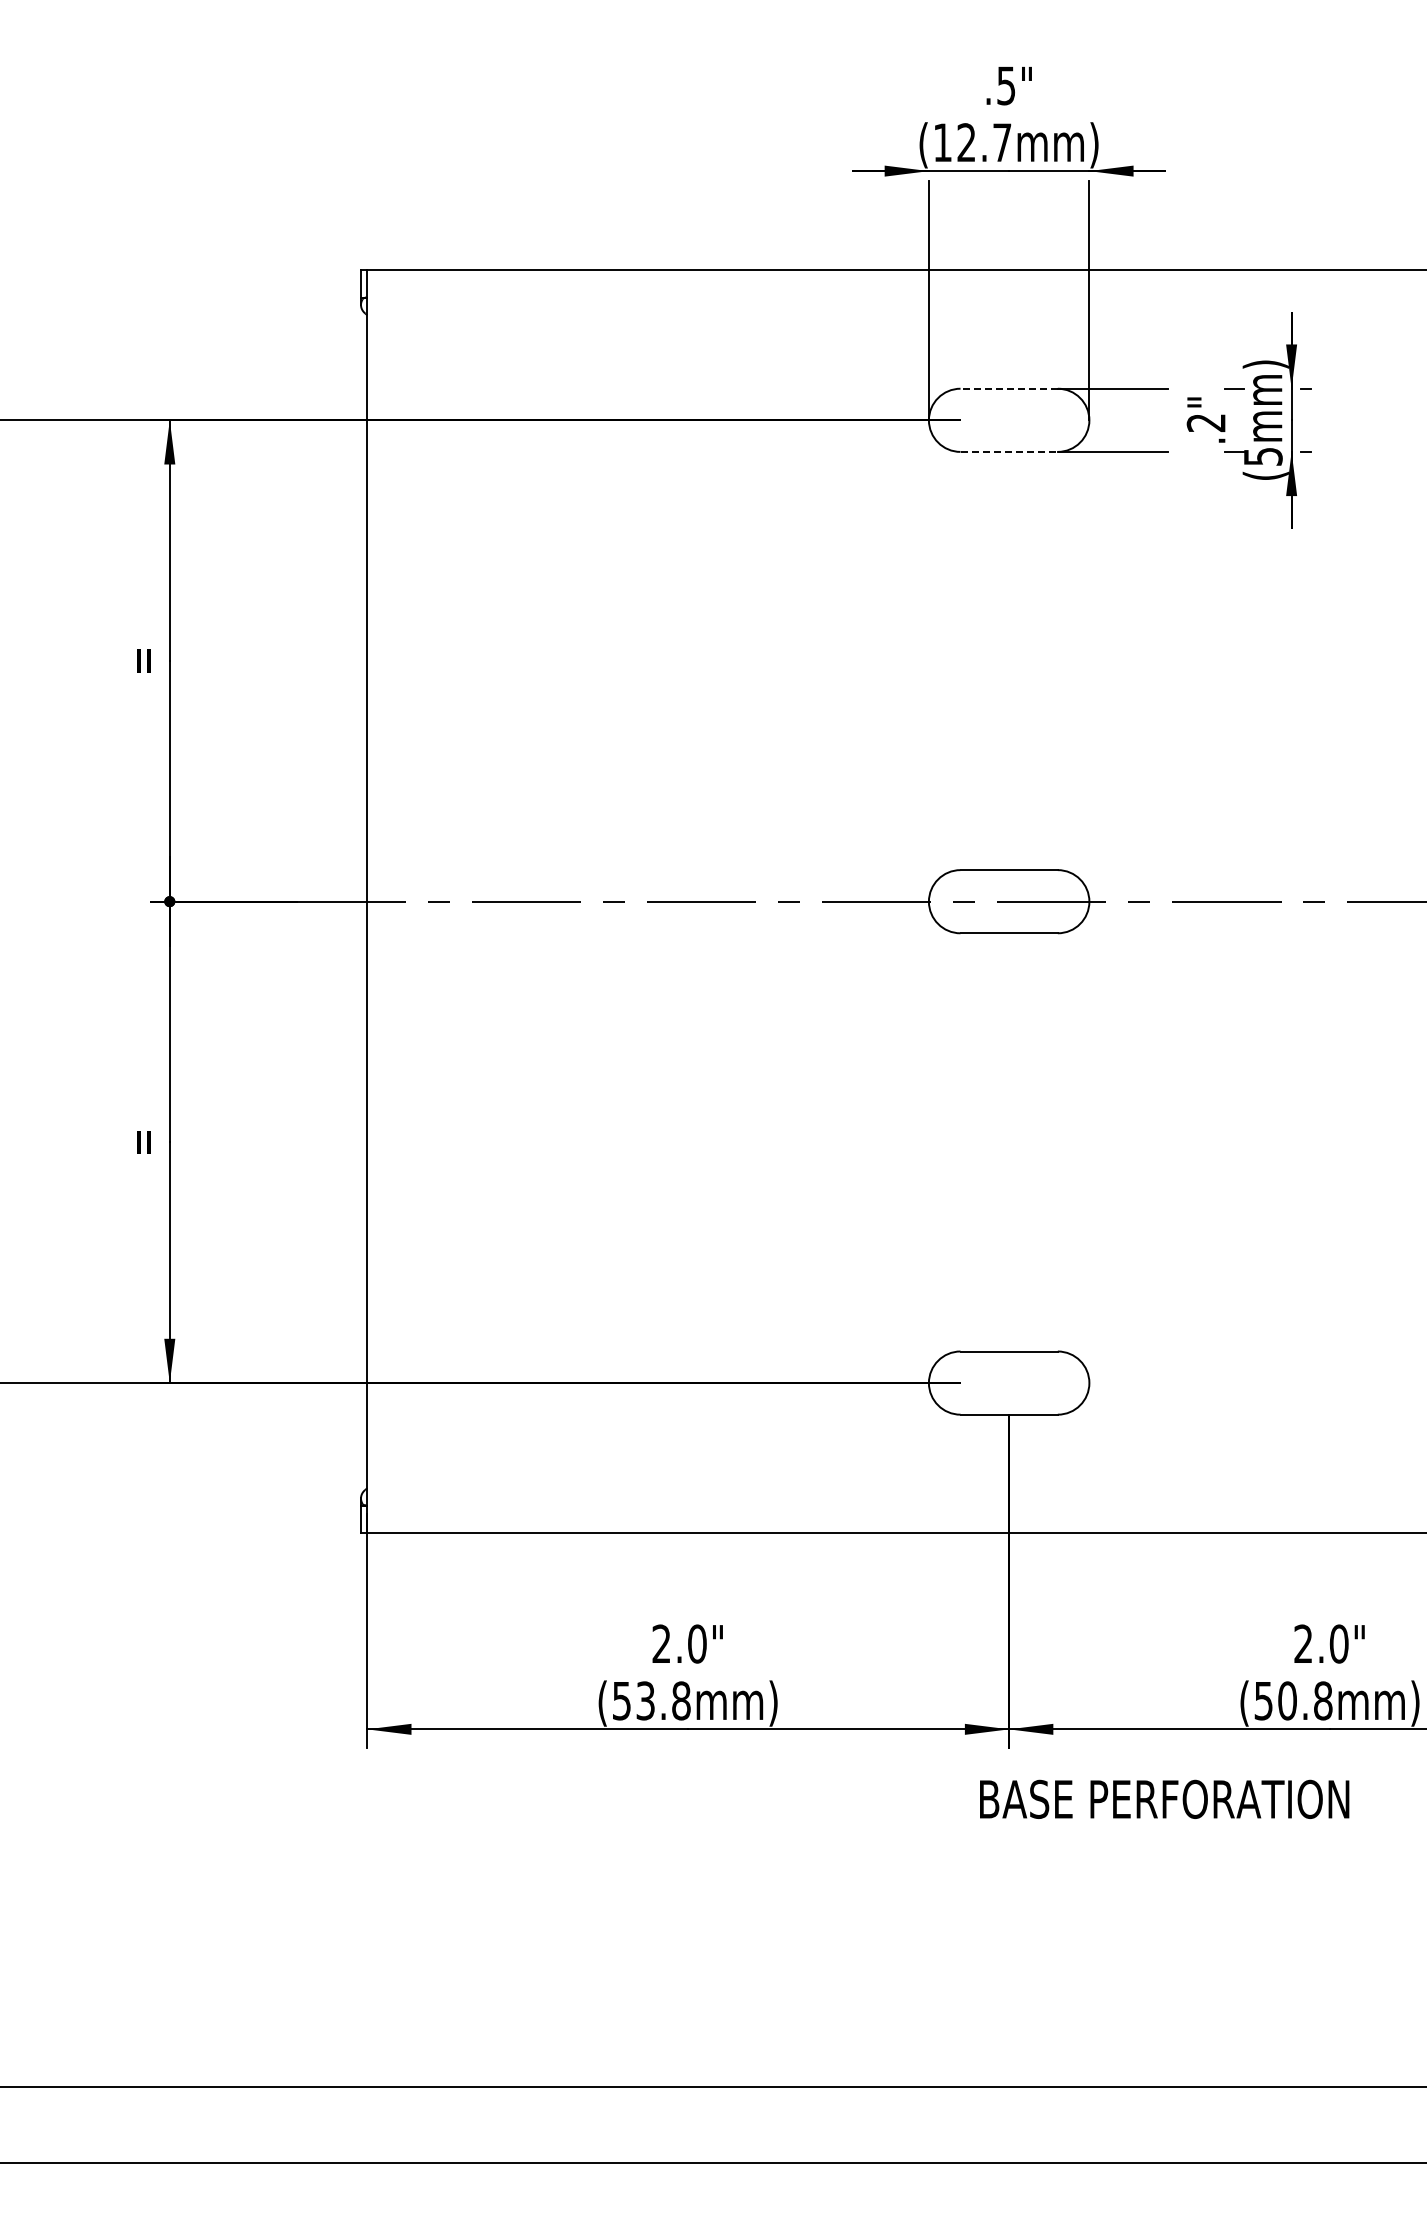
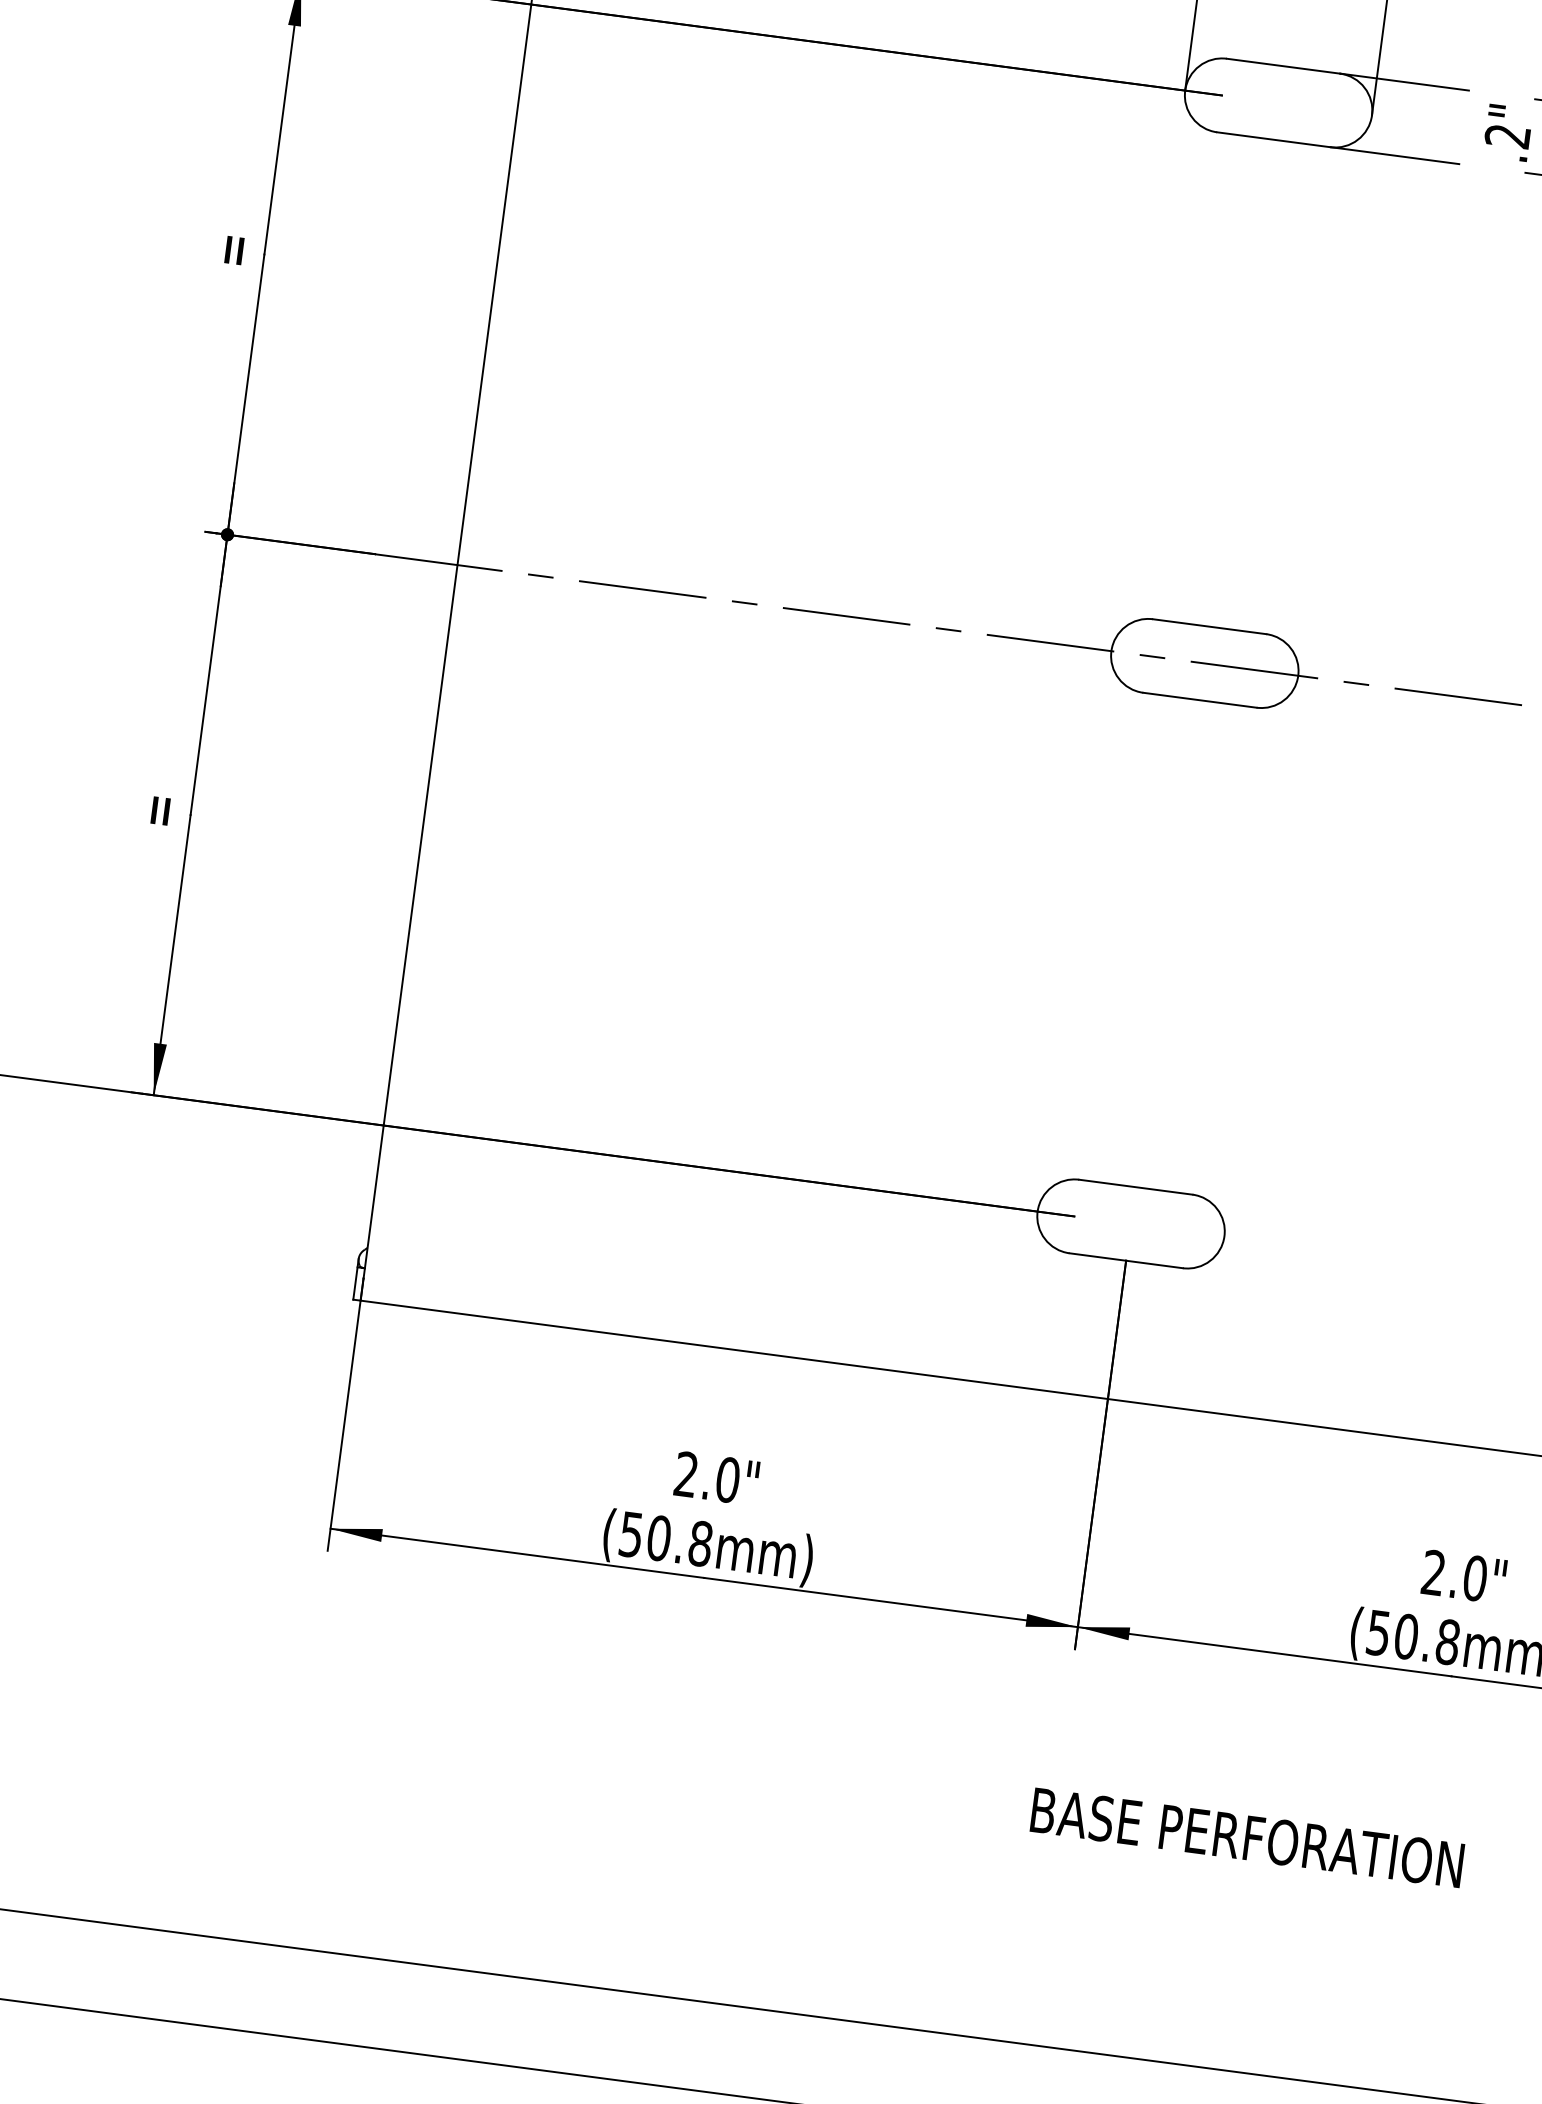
line: (1009, 388) -> (1283, 65), dashed -> solid
line: (1009, 451) -> (1274, 139), dashed -> solid
text: (645, 1700) -> (658, 1537), (53.8mm) -> (50.8mm)
text: (1164, 1798) -> (1247, 1836), moved

